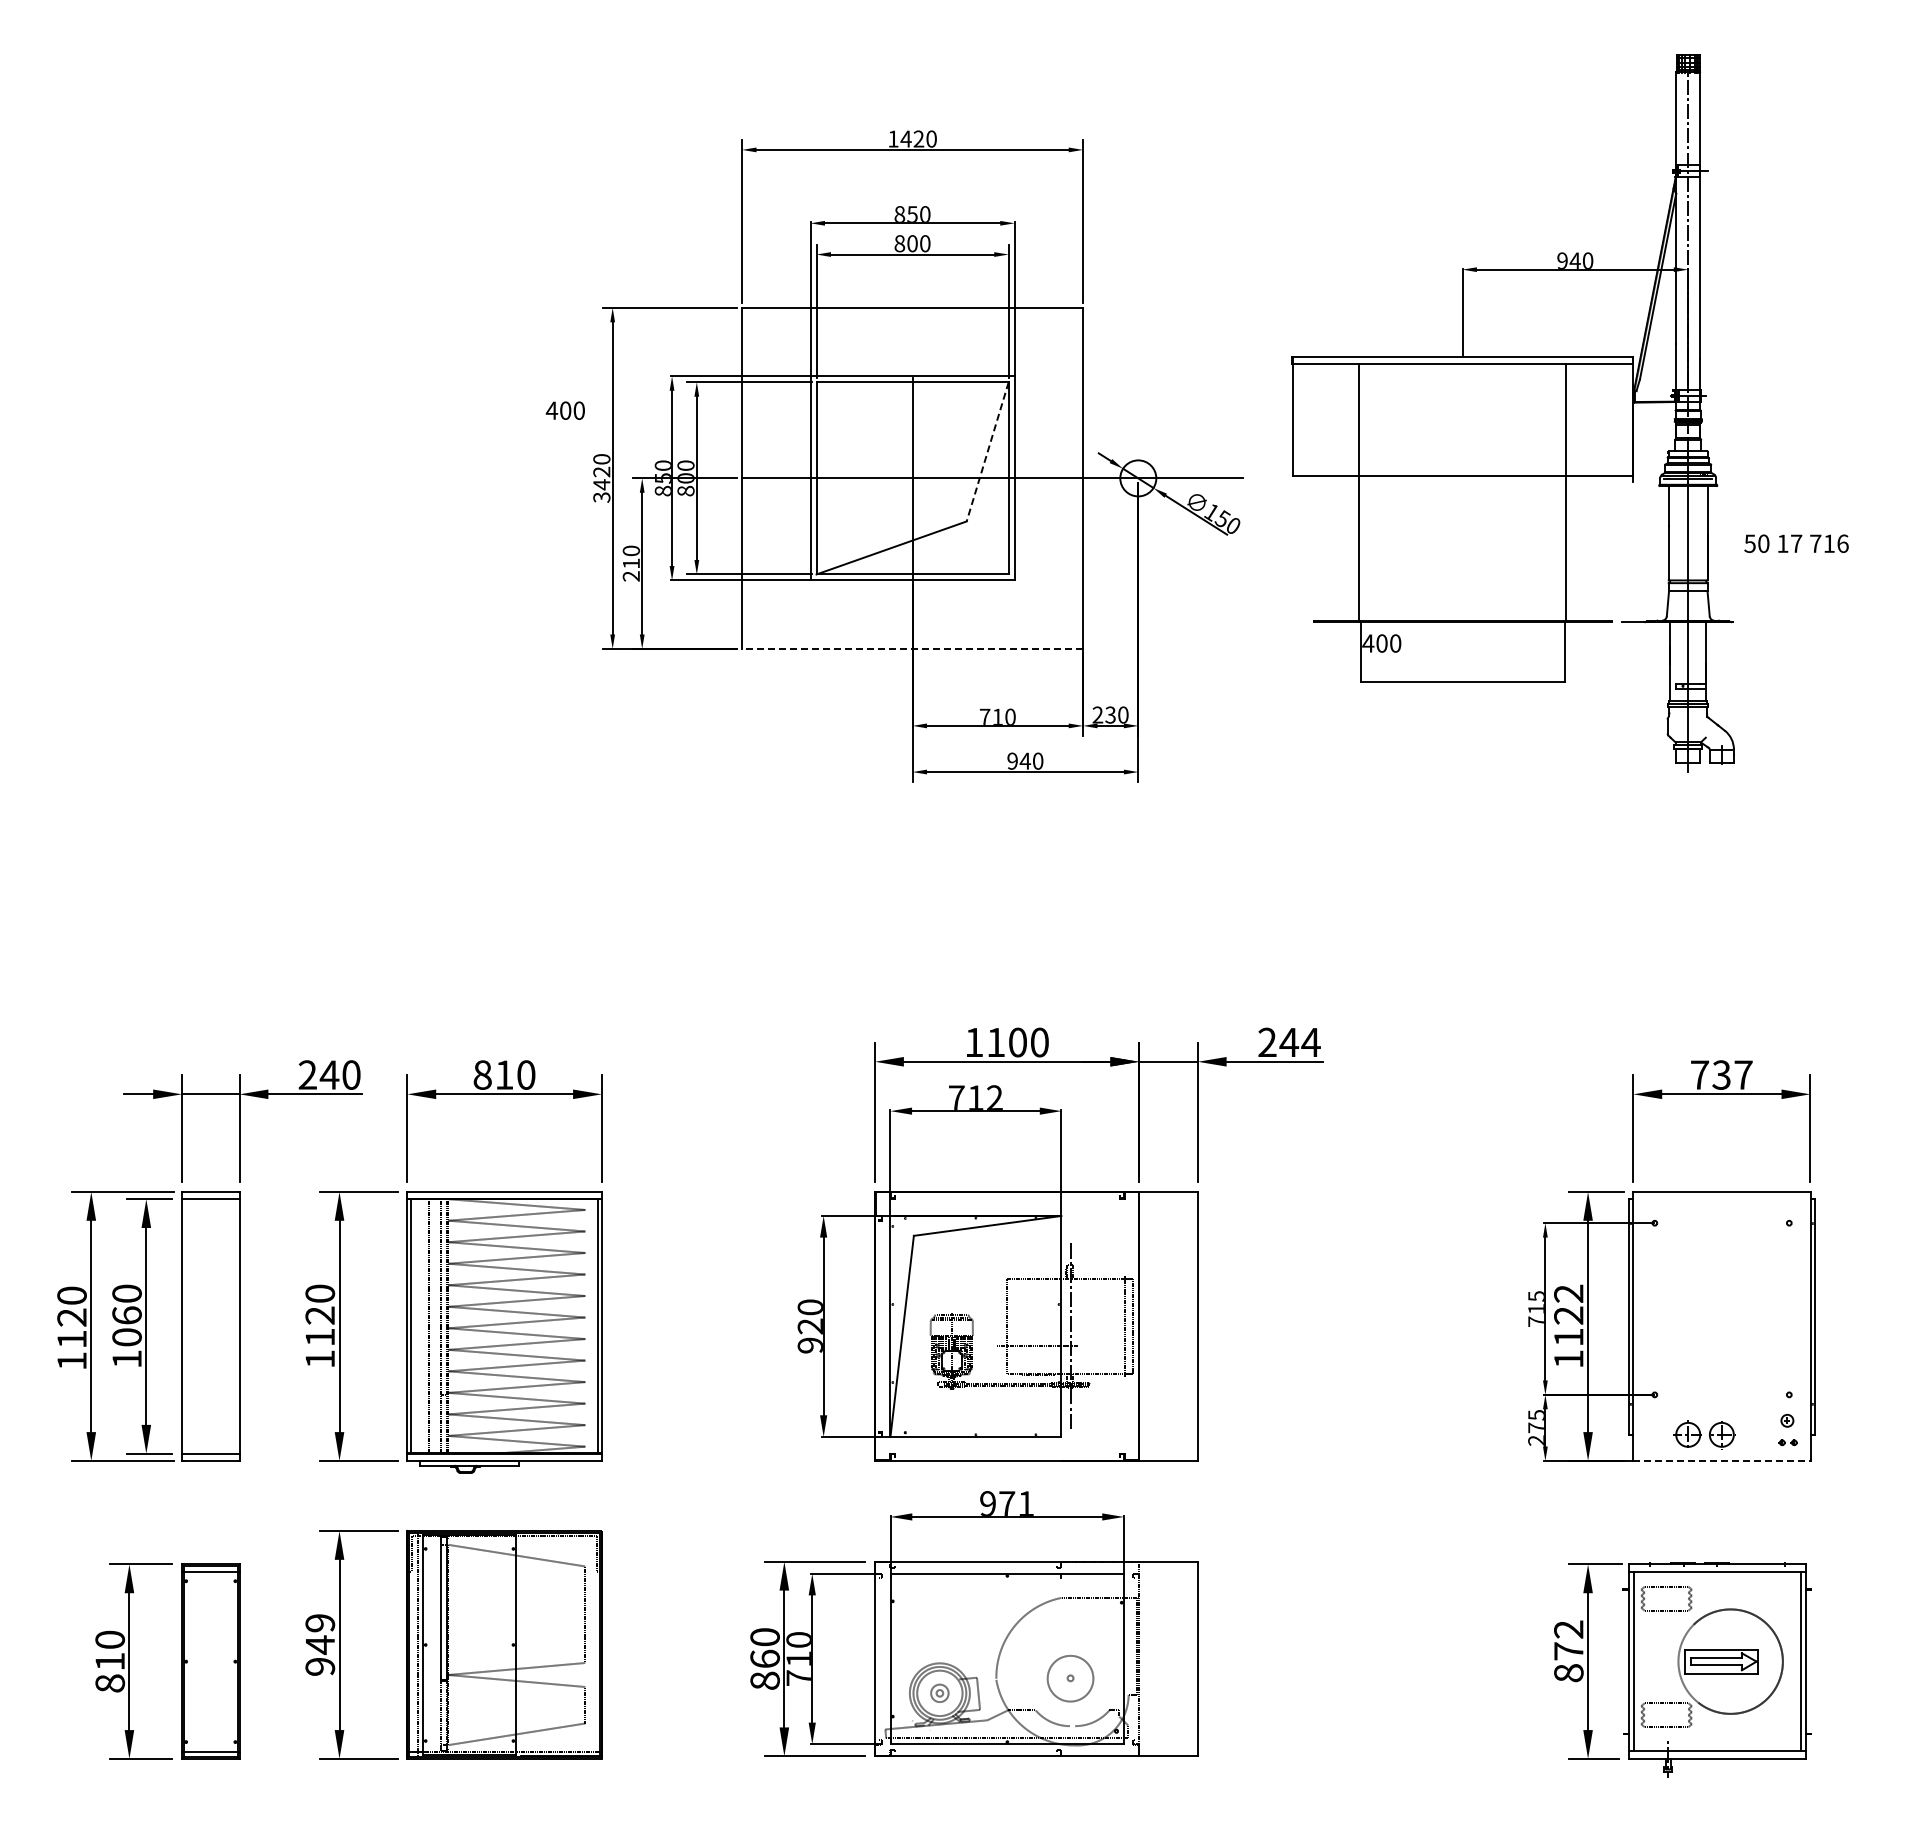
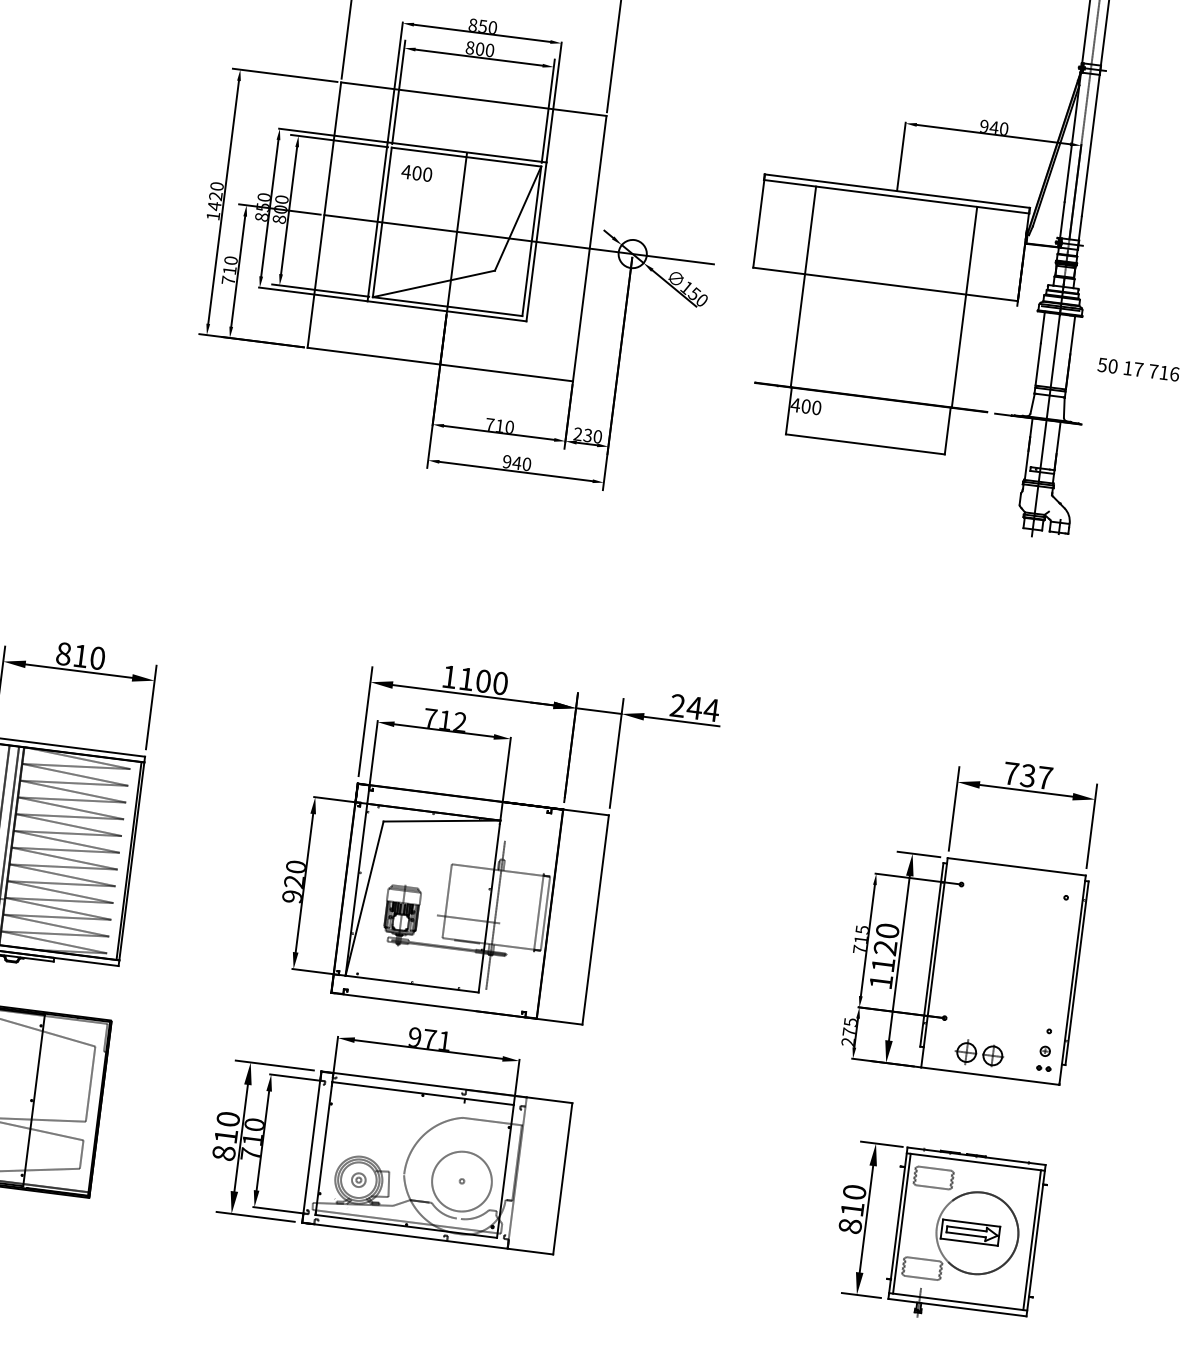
text: (564, 410) -> (416, 173), moved
line: (987, 451) -> (518, 218), dashed -> solid
text: (601, 497) -> (213, 216), 3420 -> 1420
text: (630, 576) -> (227, 280), 210 -> 710
line: (912, 648) -> (440, 364), dashed -> solid
text: (1568, 1293) -> (887, 930), 1122 -> 1120
line: (1721, 1460) -> (990, 1075), dashed -> solid
text: (1568, 1640) -> (853, 1200), 872 -> 810
text: (764, 1658) -> (225, 1135), 860 -> 810
circle: (1070, 1678) -> (461, 1181), size x1.67

